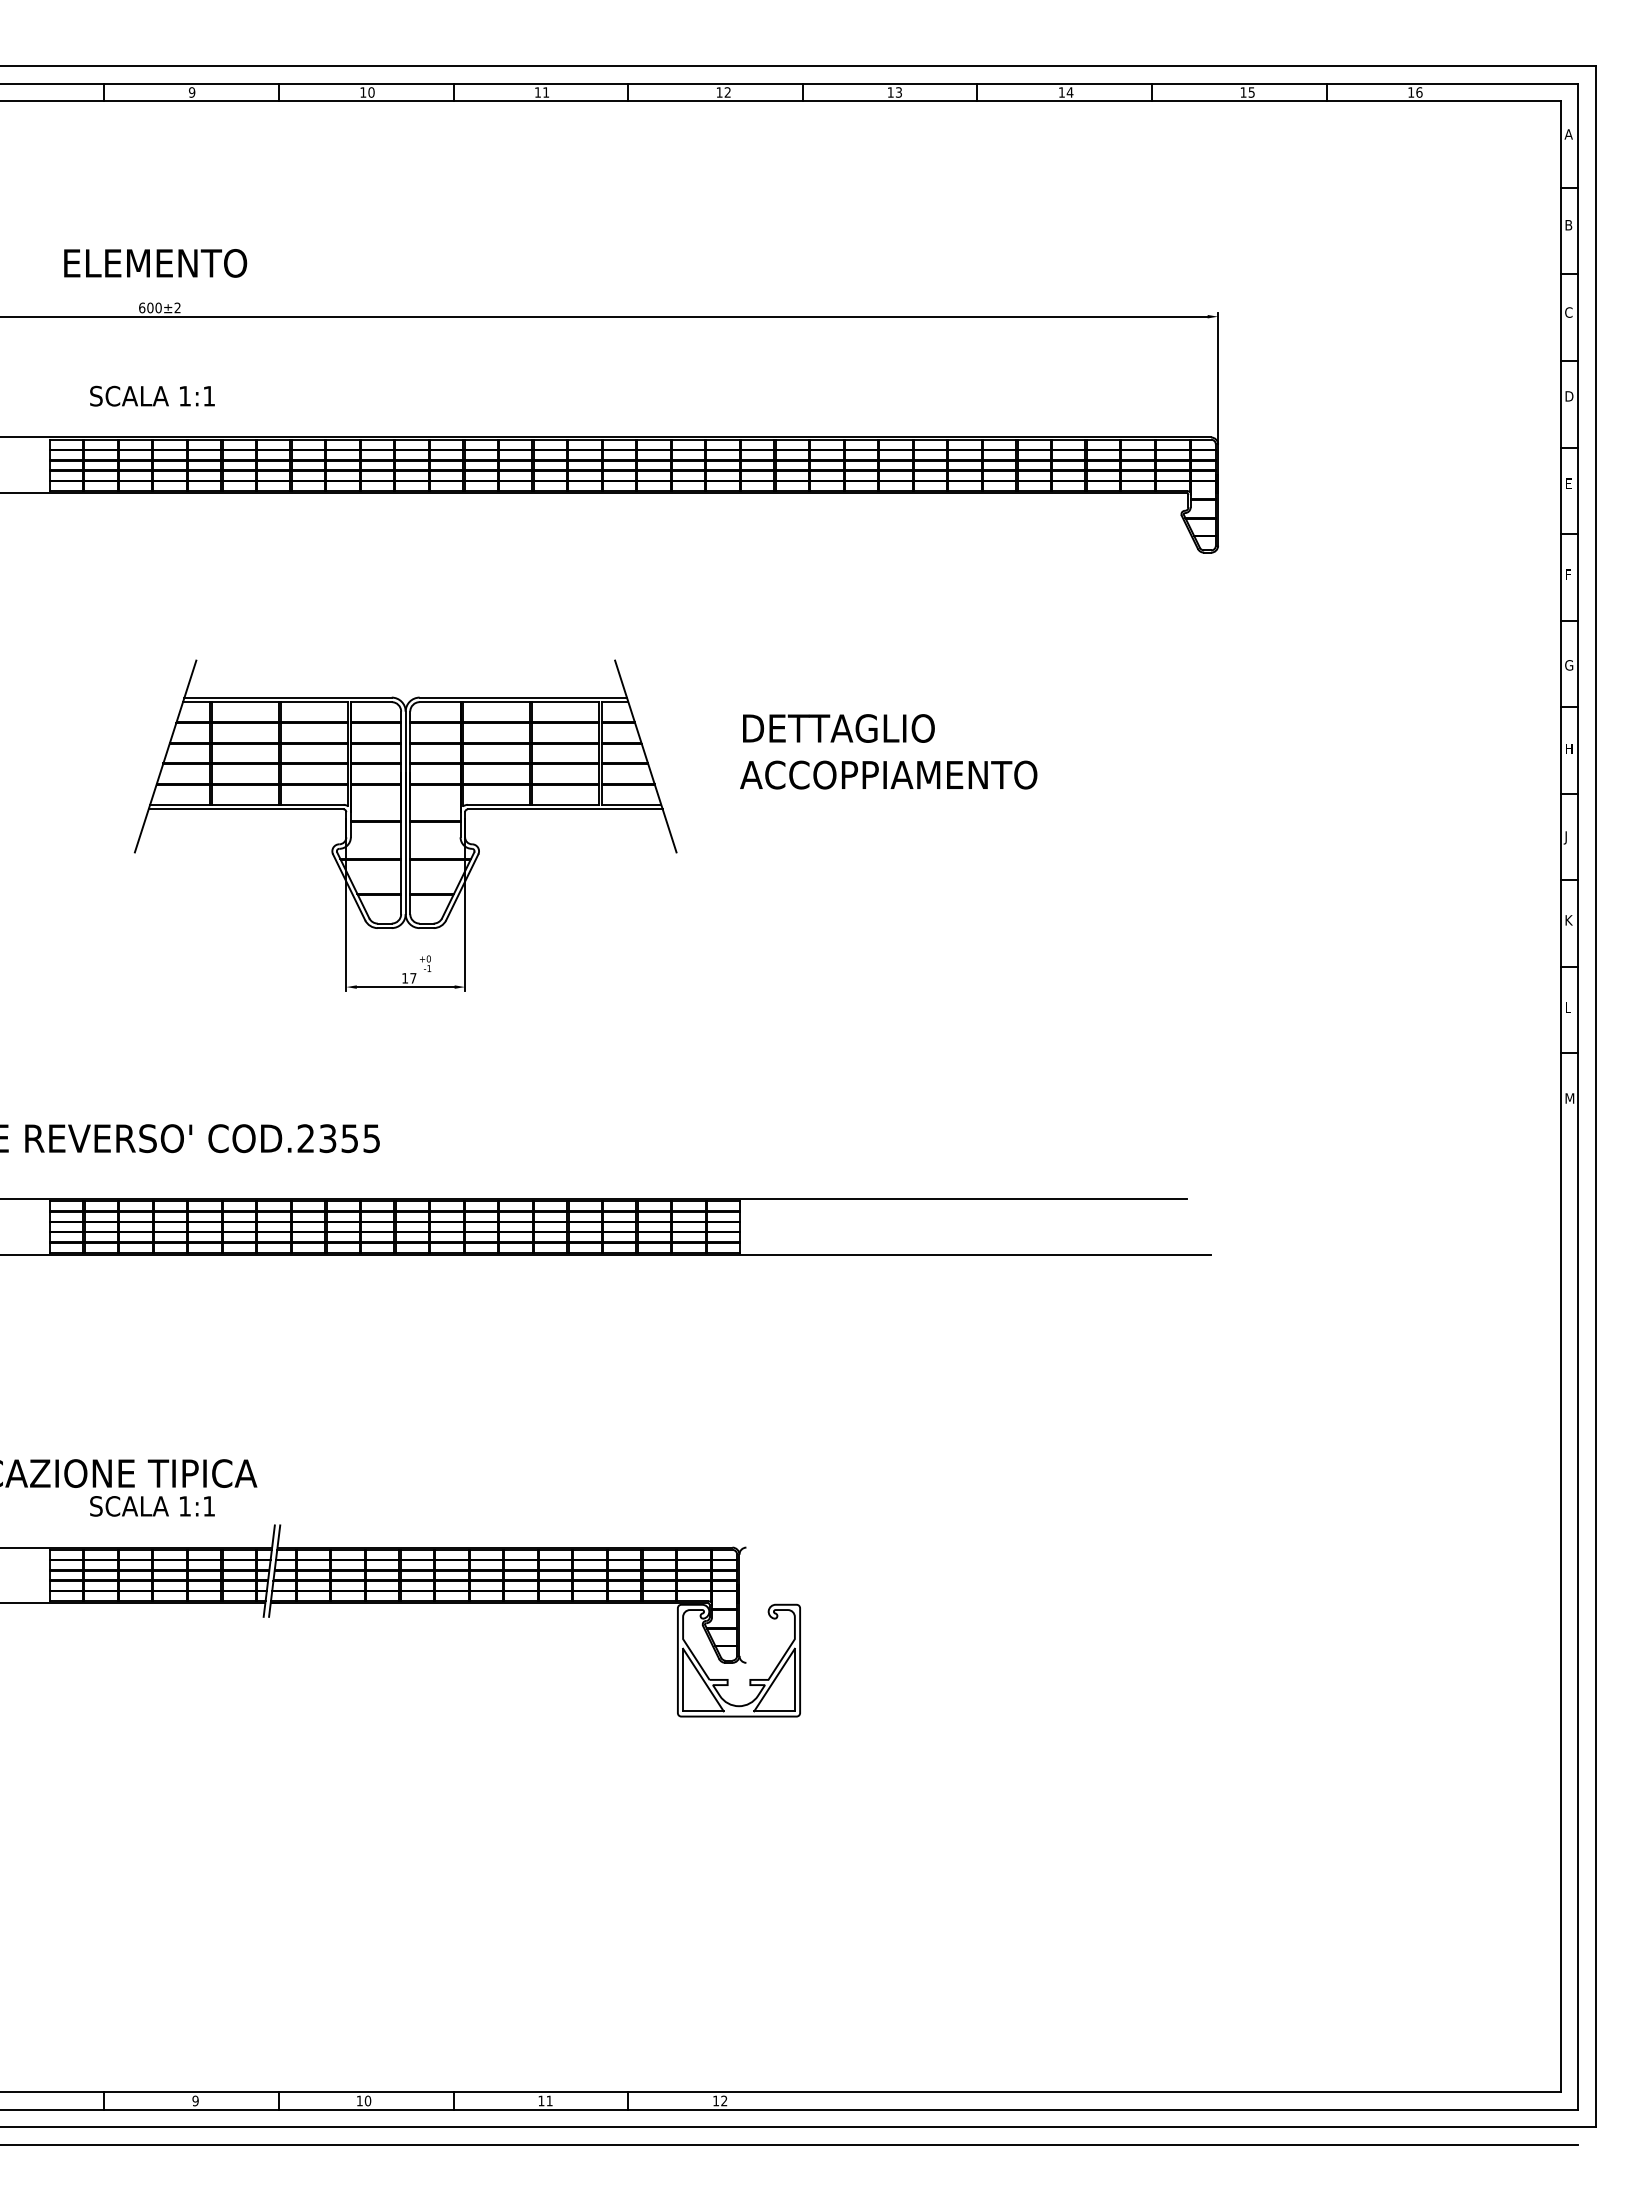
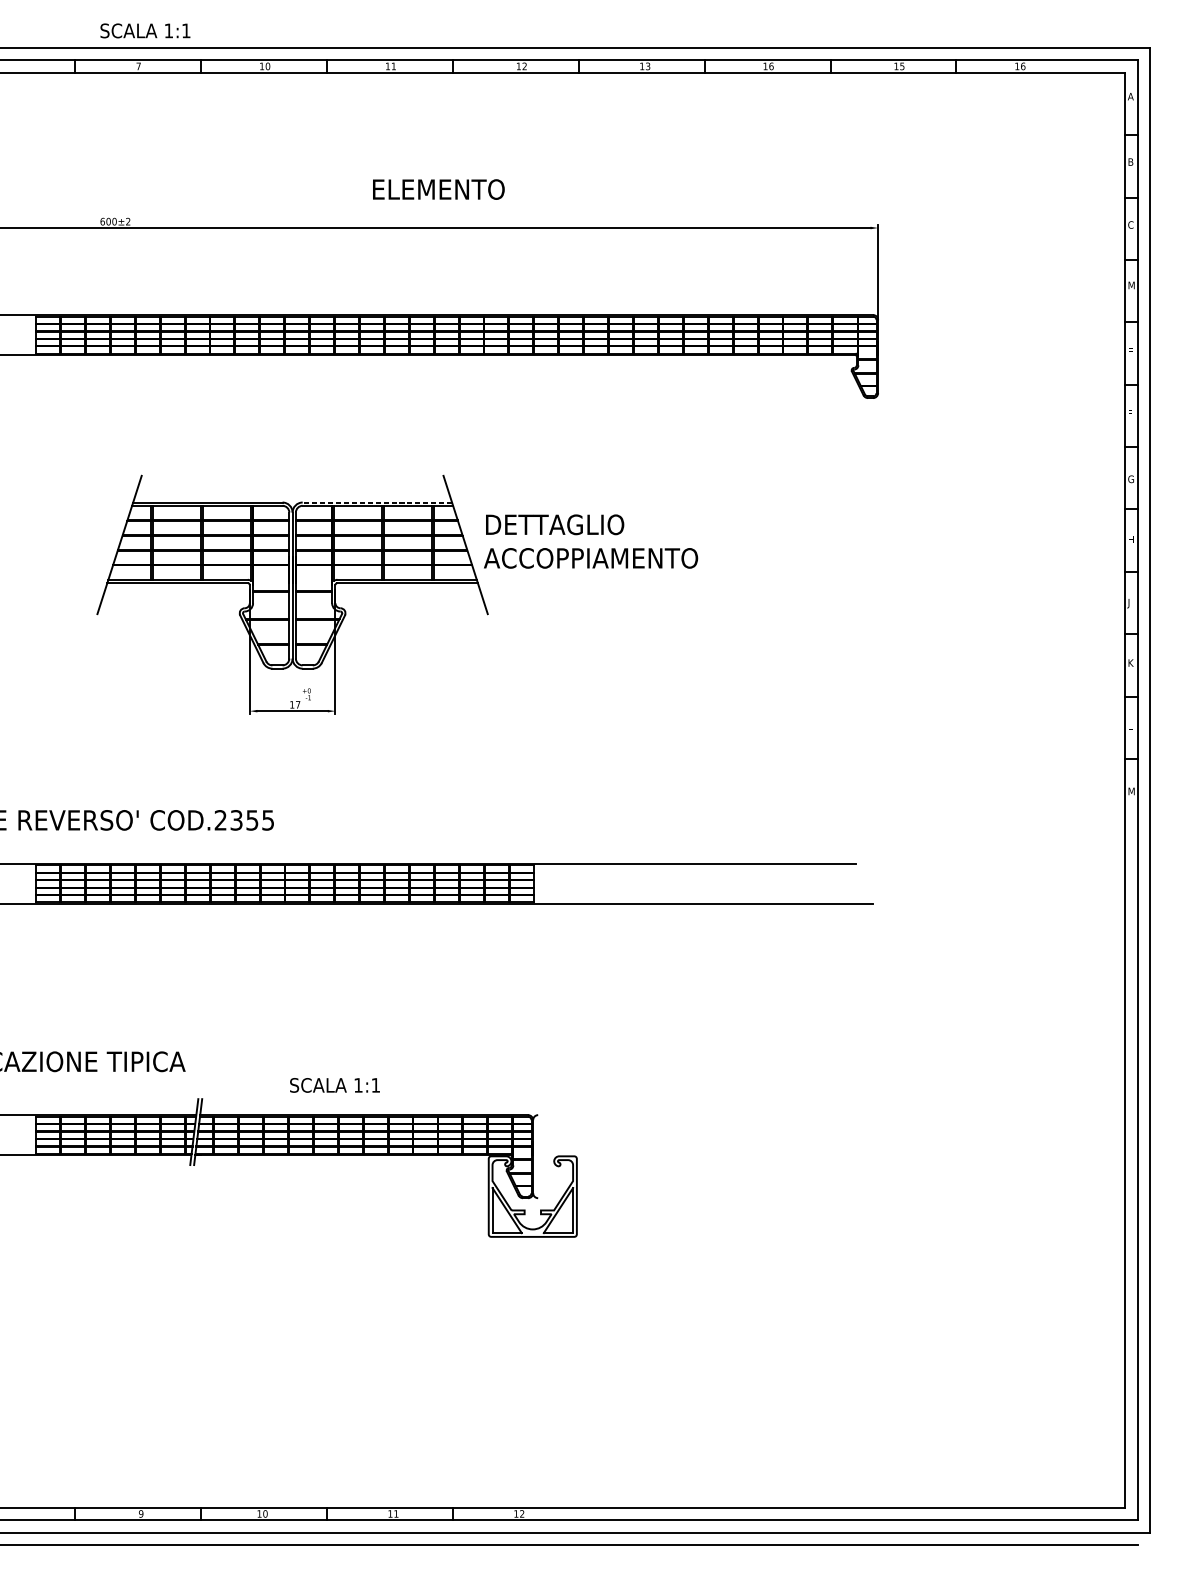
text: (191, 92) -> (138, 66), 9 -> 7
text: (1069, 92) -> (771, 66), 14 -> 16
text: (155, 263) -> (438, 189), moved
text: (152, 395) -> (145, 30), moved
text: (1570, 396) -> (1132, 285), D -> M
line: (523, 697) -> (377, 502), solid -> dashed
text: (888, 751) -> (590, 541), moved
text: (152, 1506) -> (334, 1085), moved

